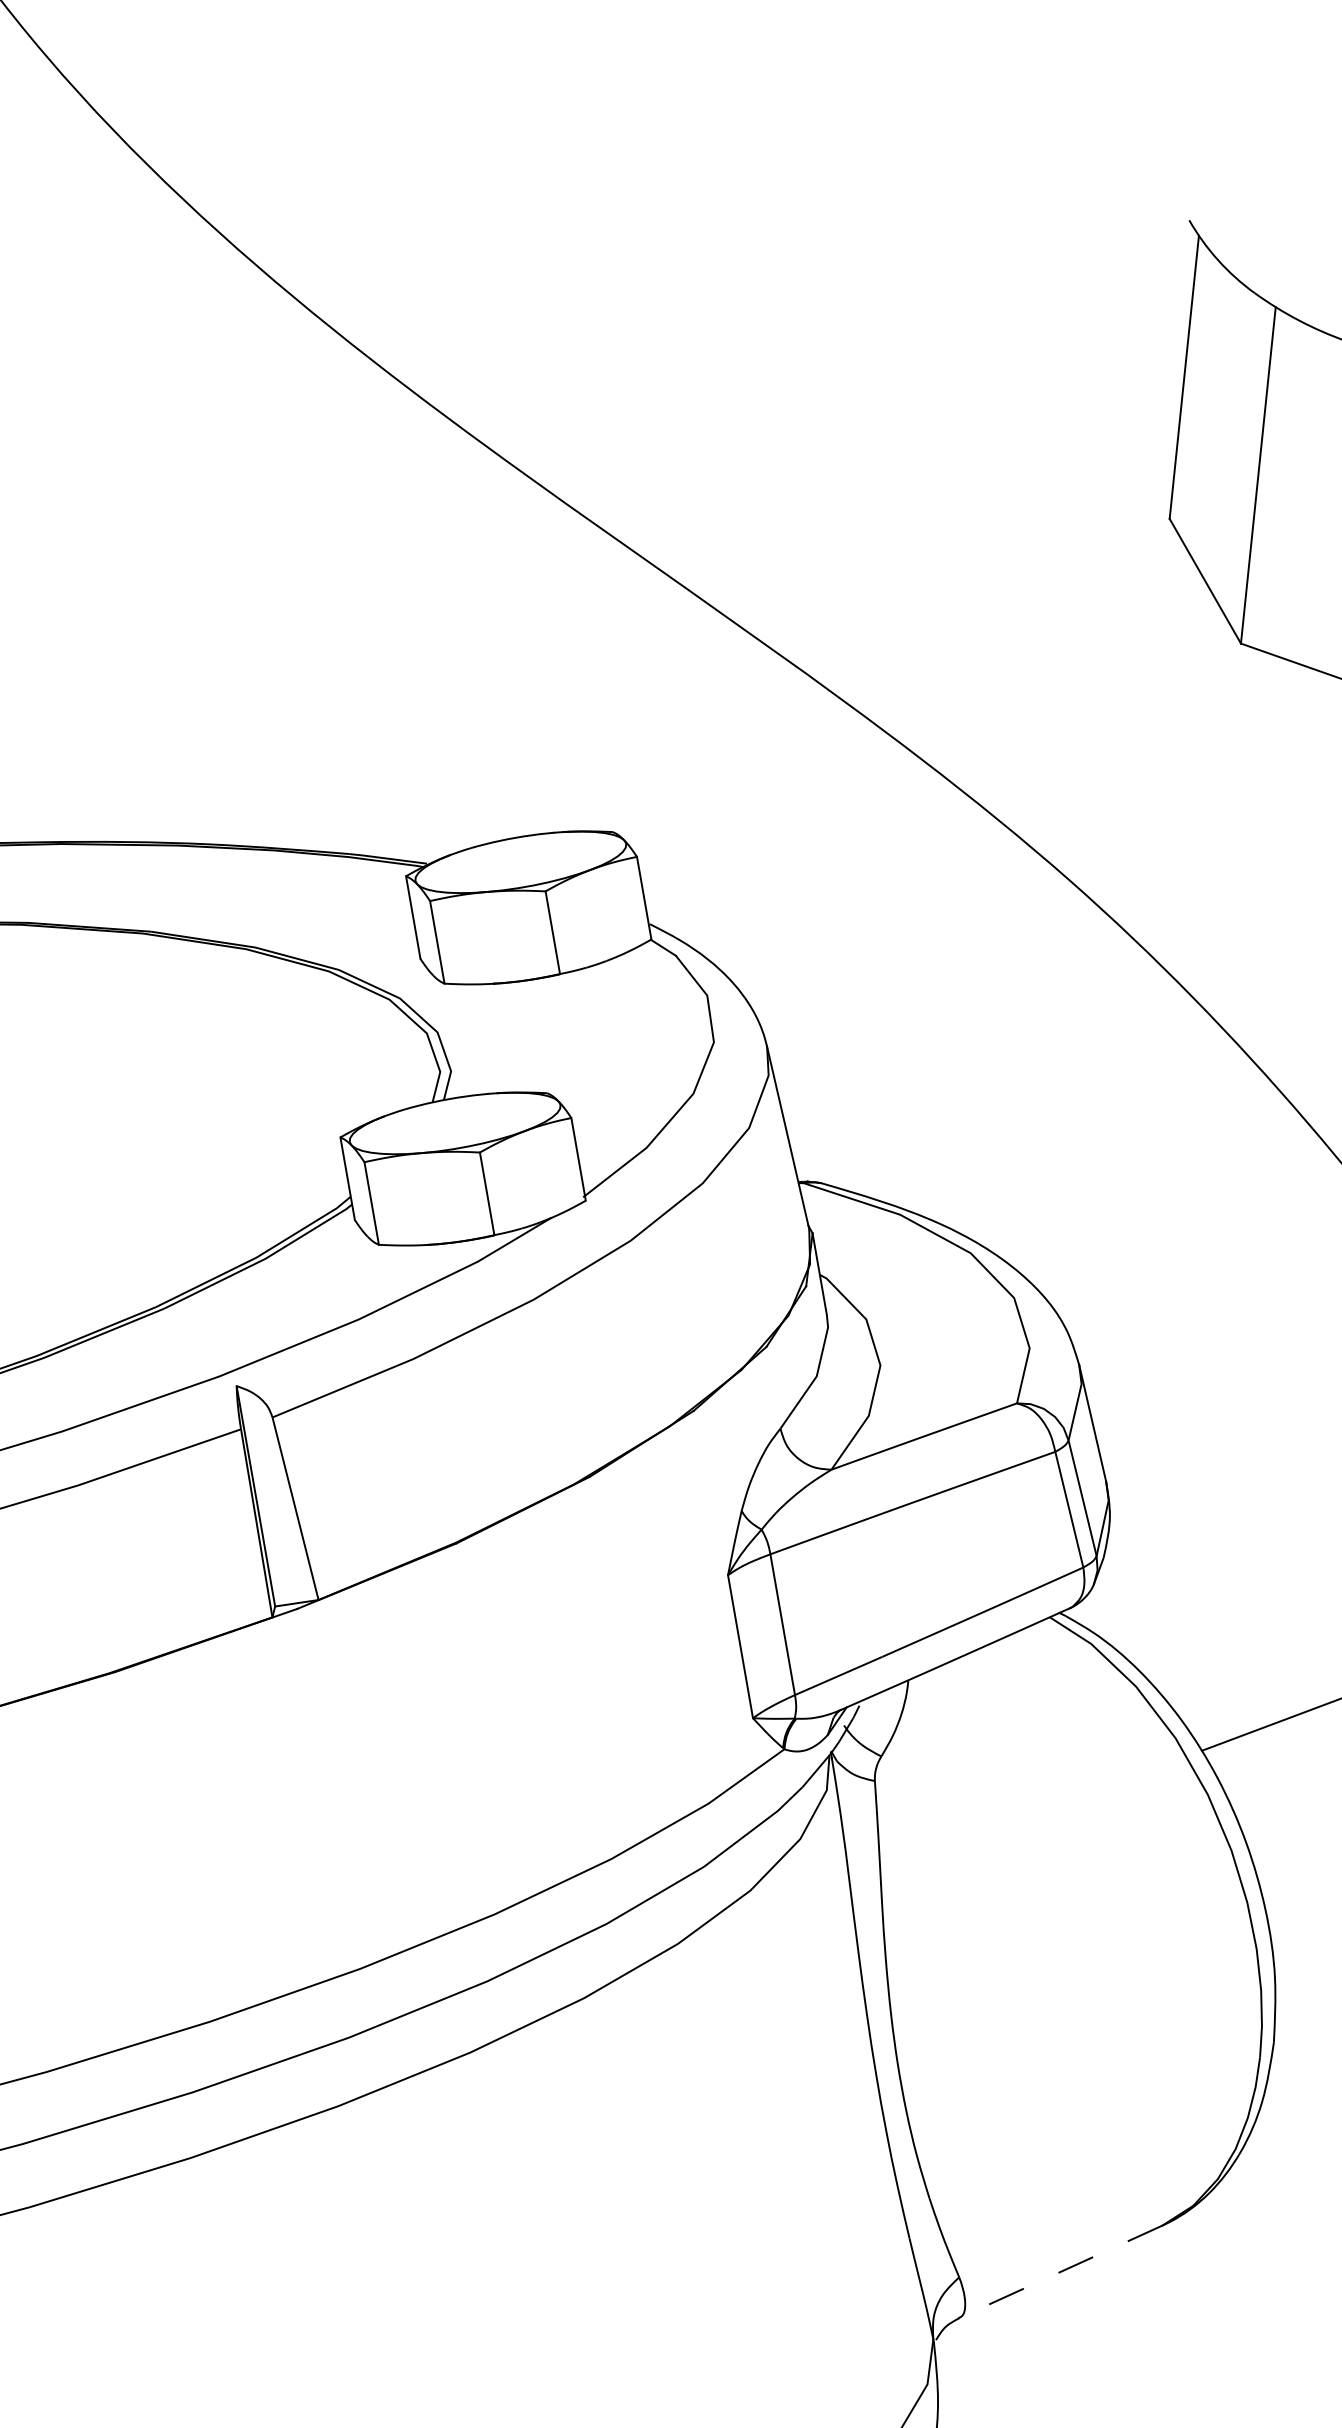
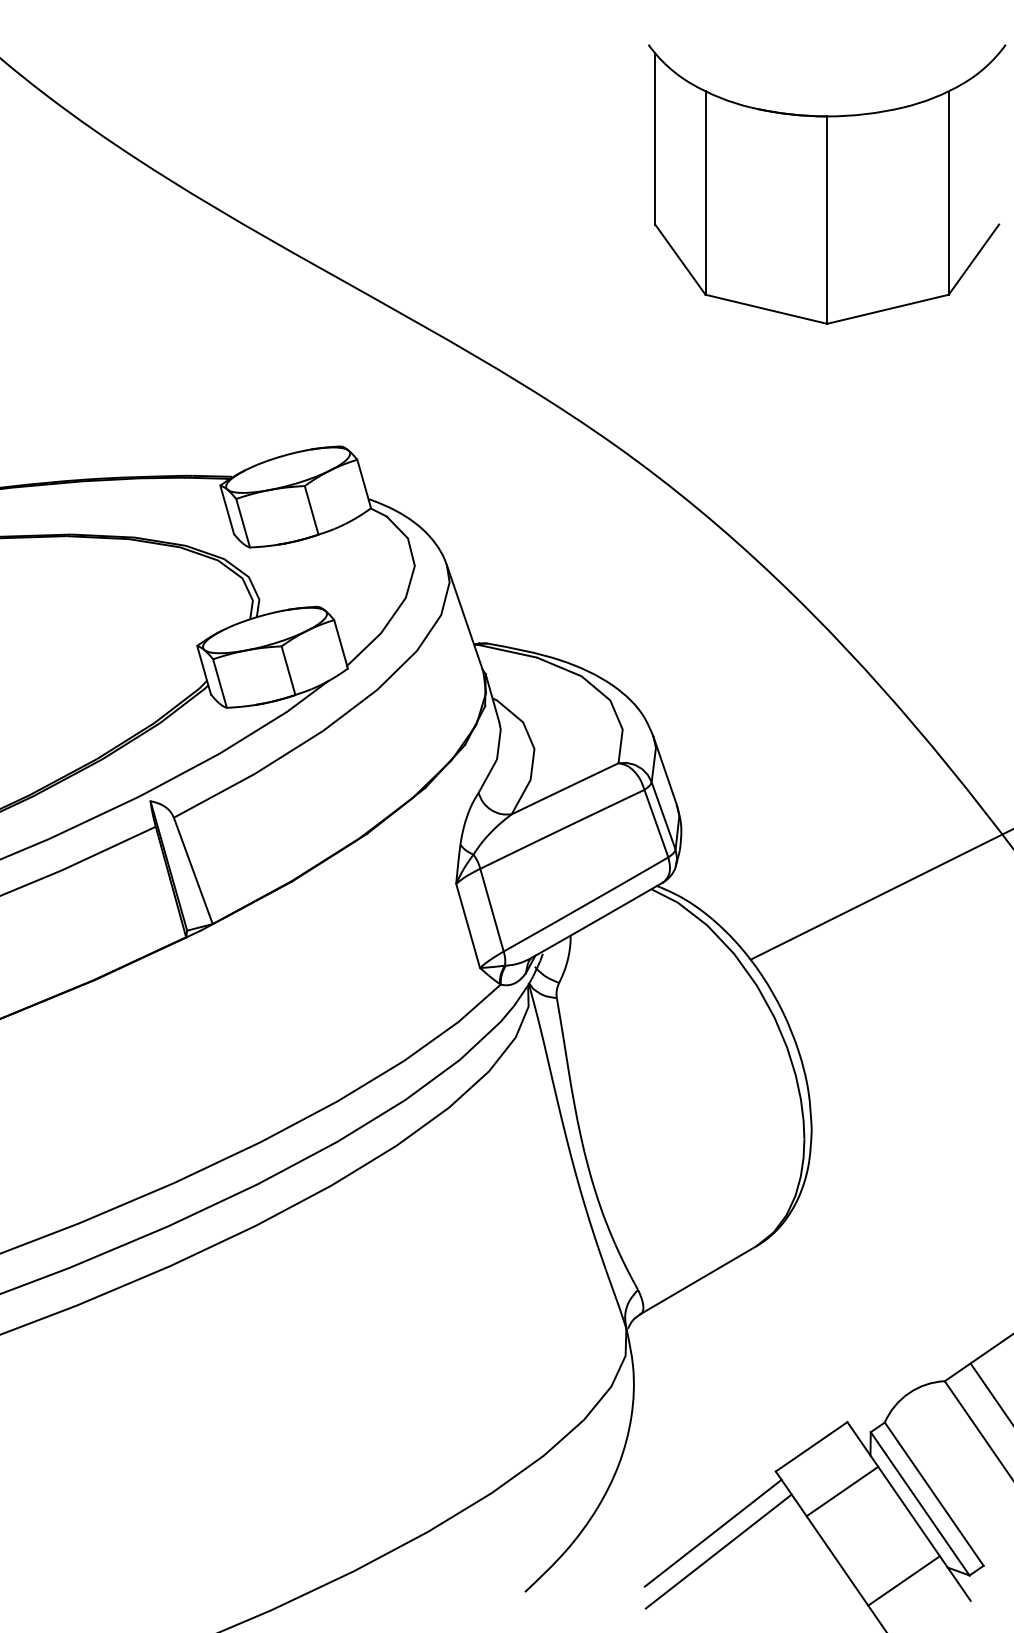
line: (1059, 2272) -> (697, 1280), dashed -> solid

